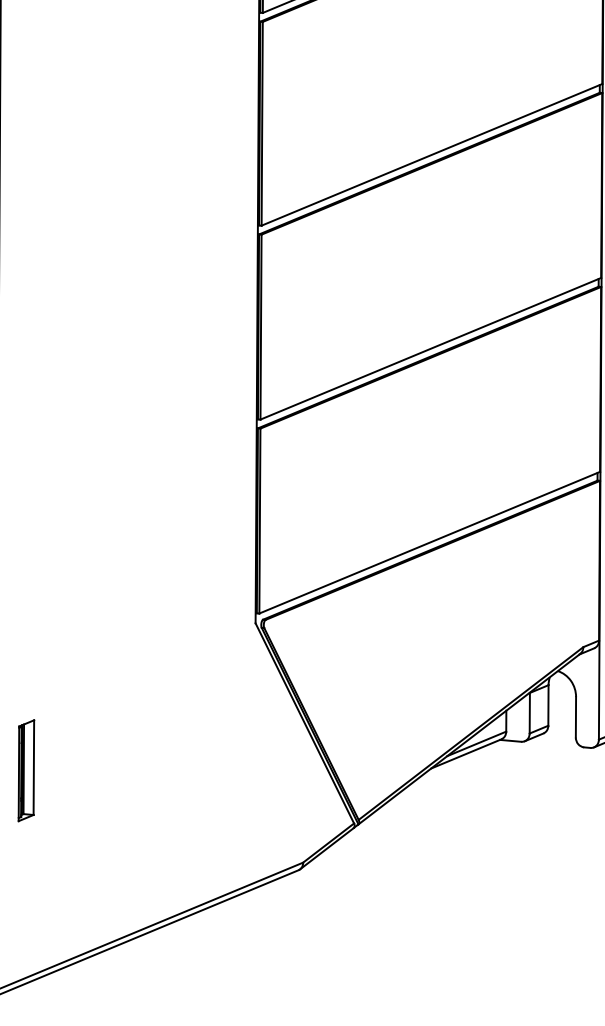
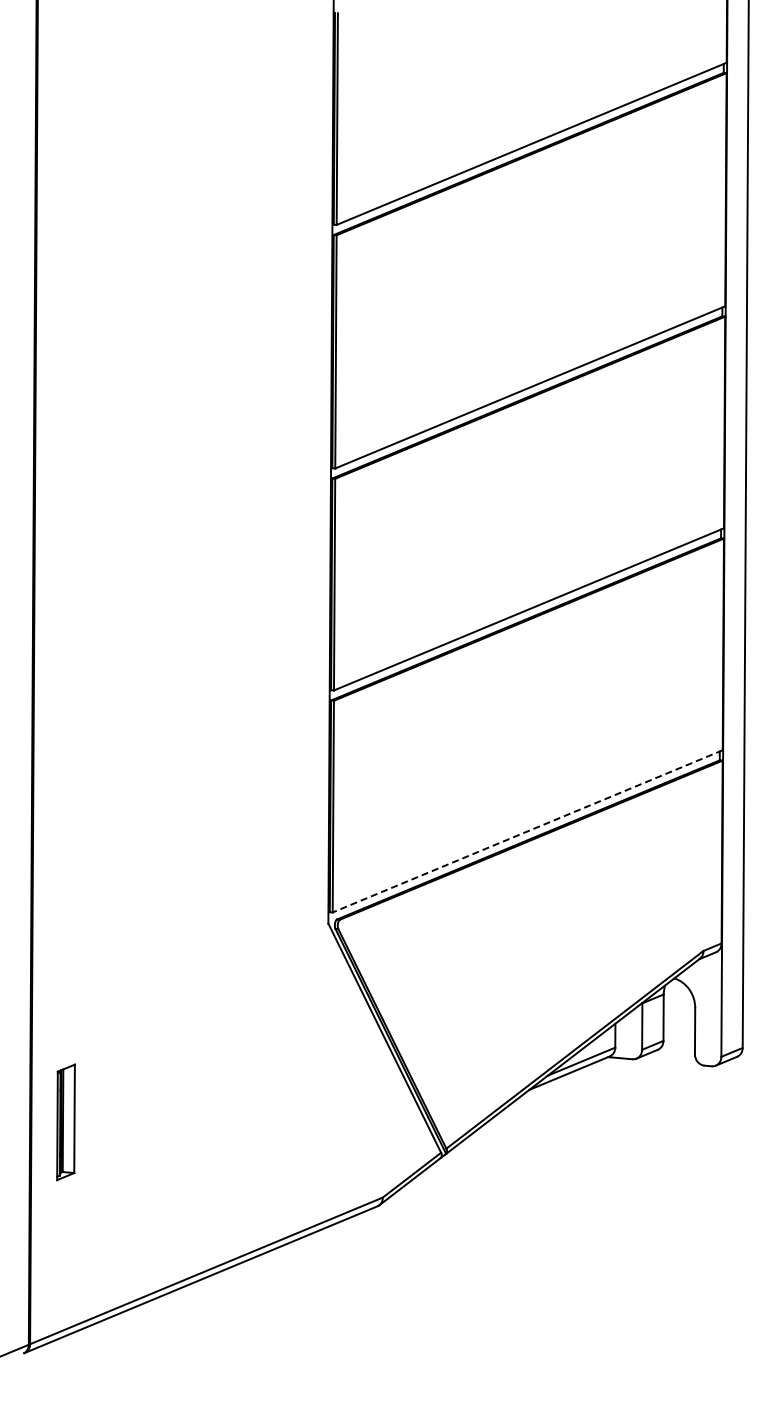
line: (429, 542) -> (527, 831), solid -> dashed
part: (25, 770) -> (65, 1122), moved

